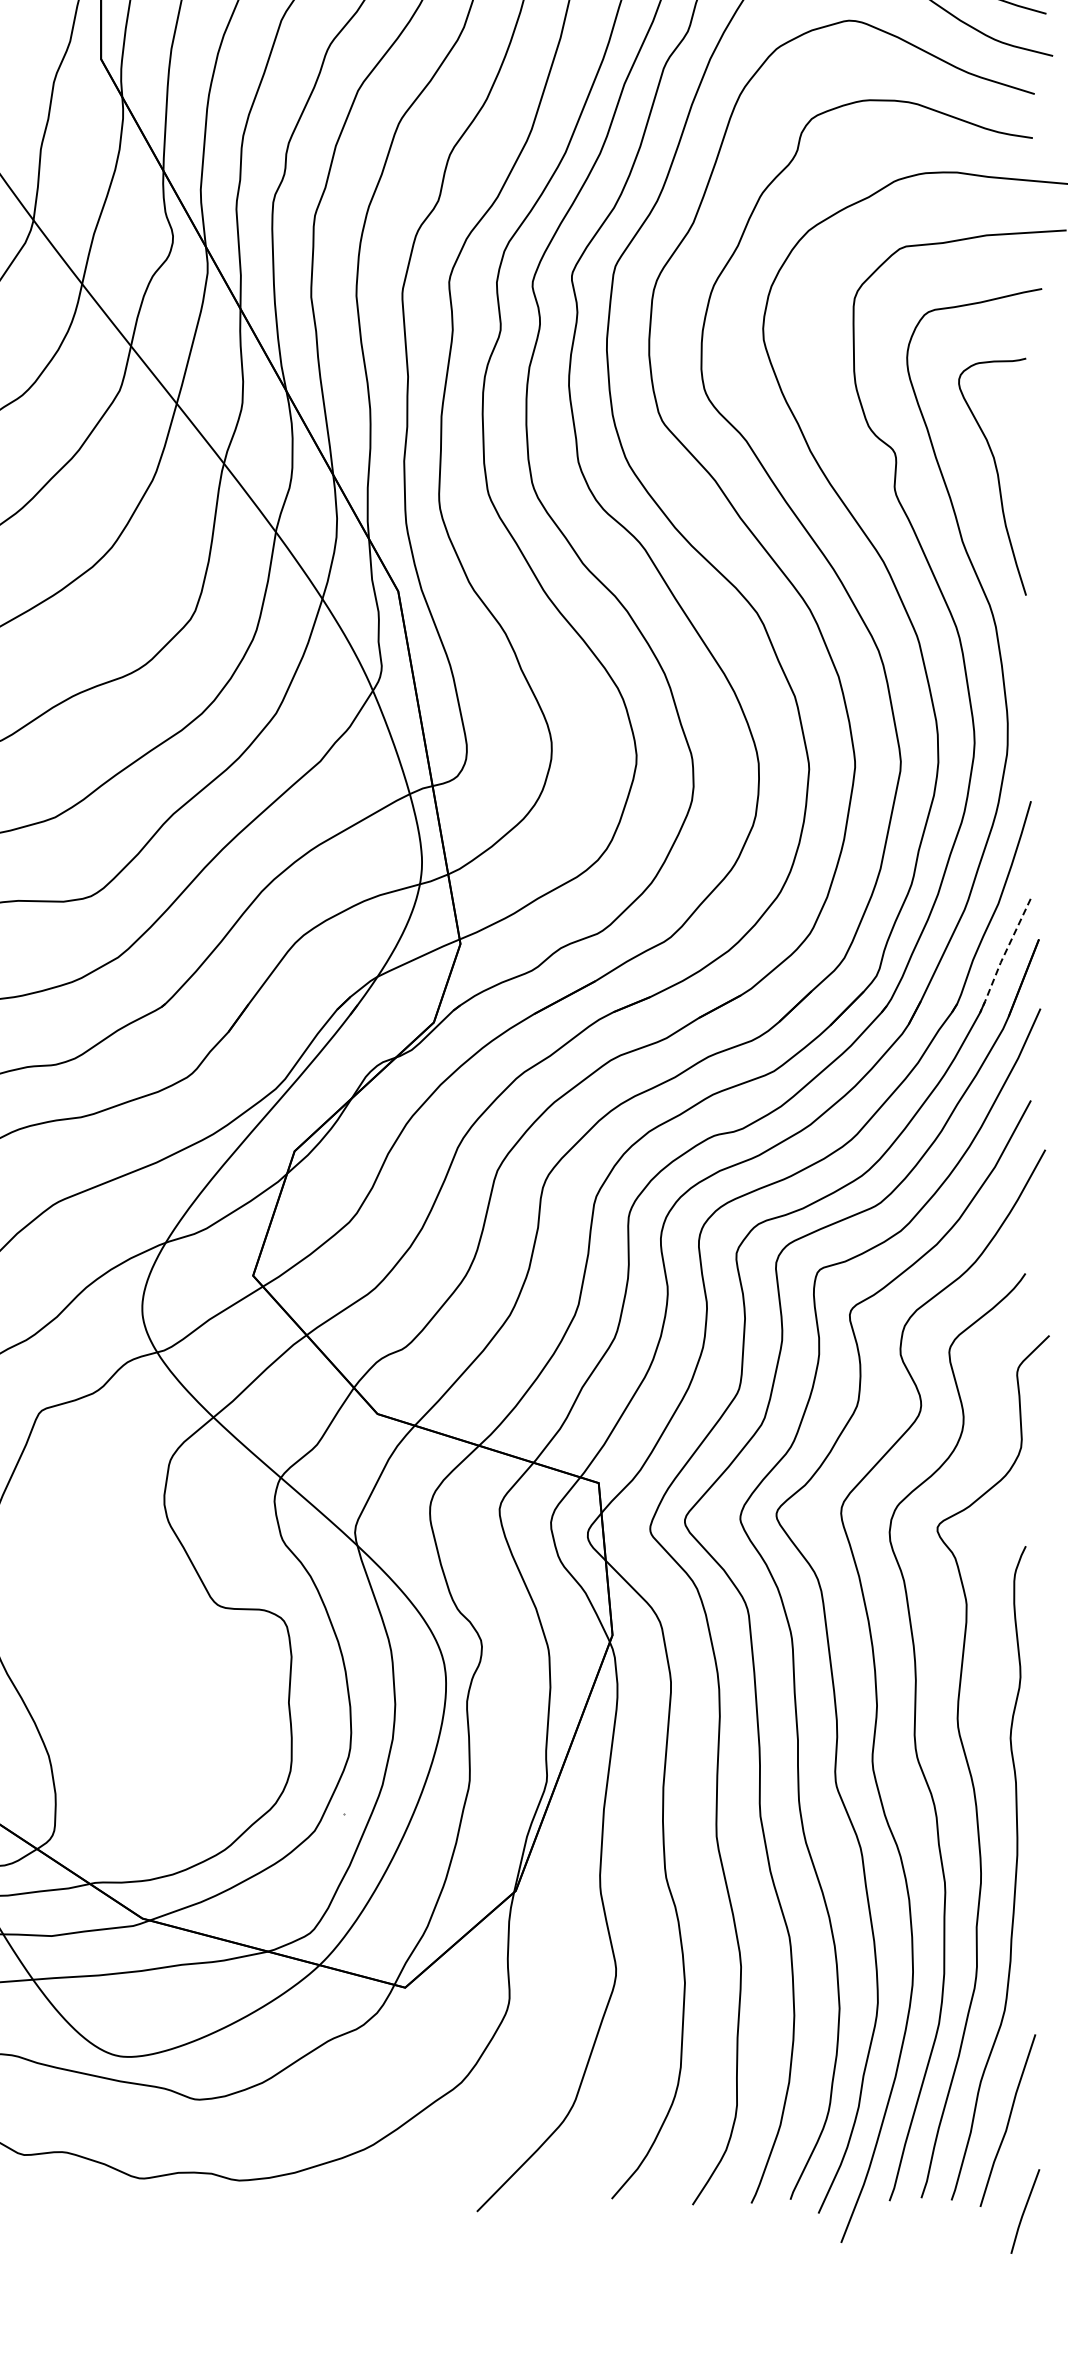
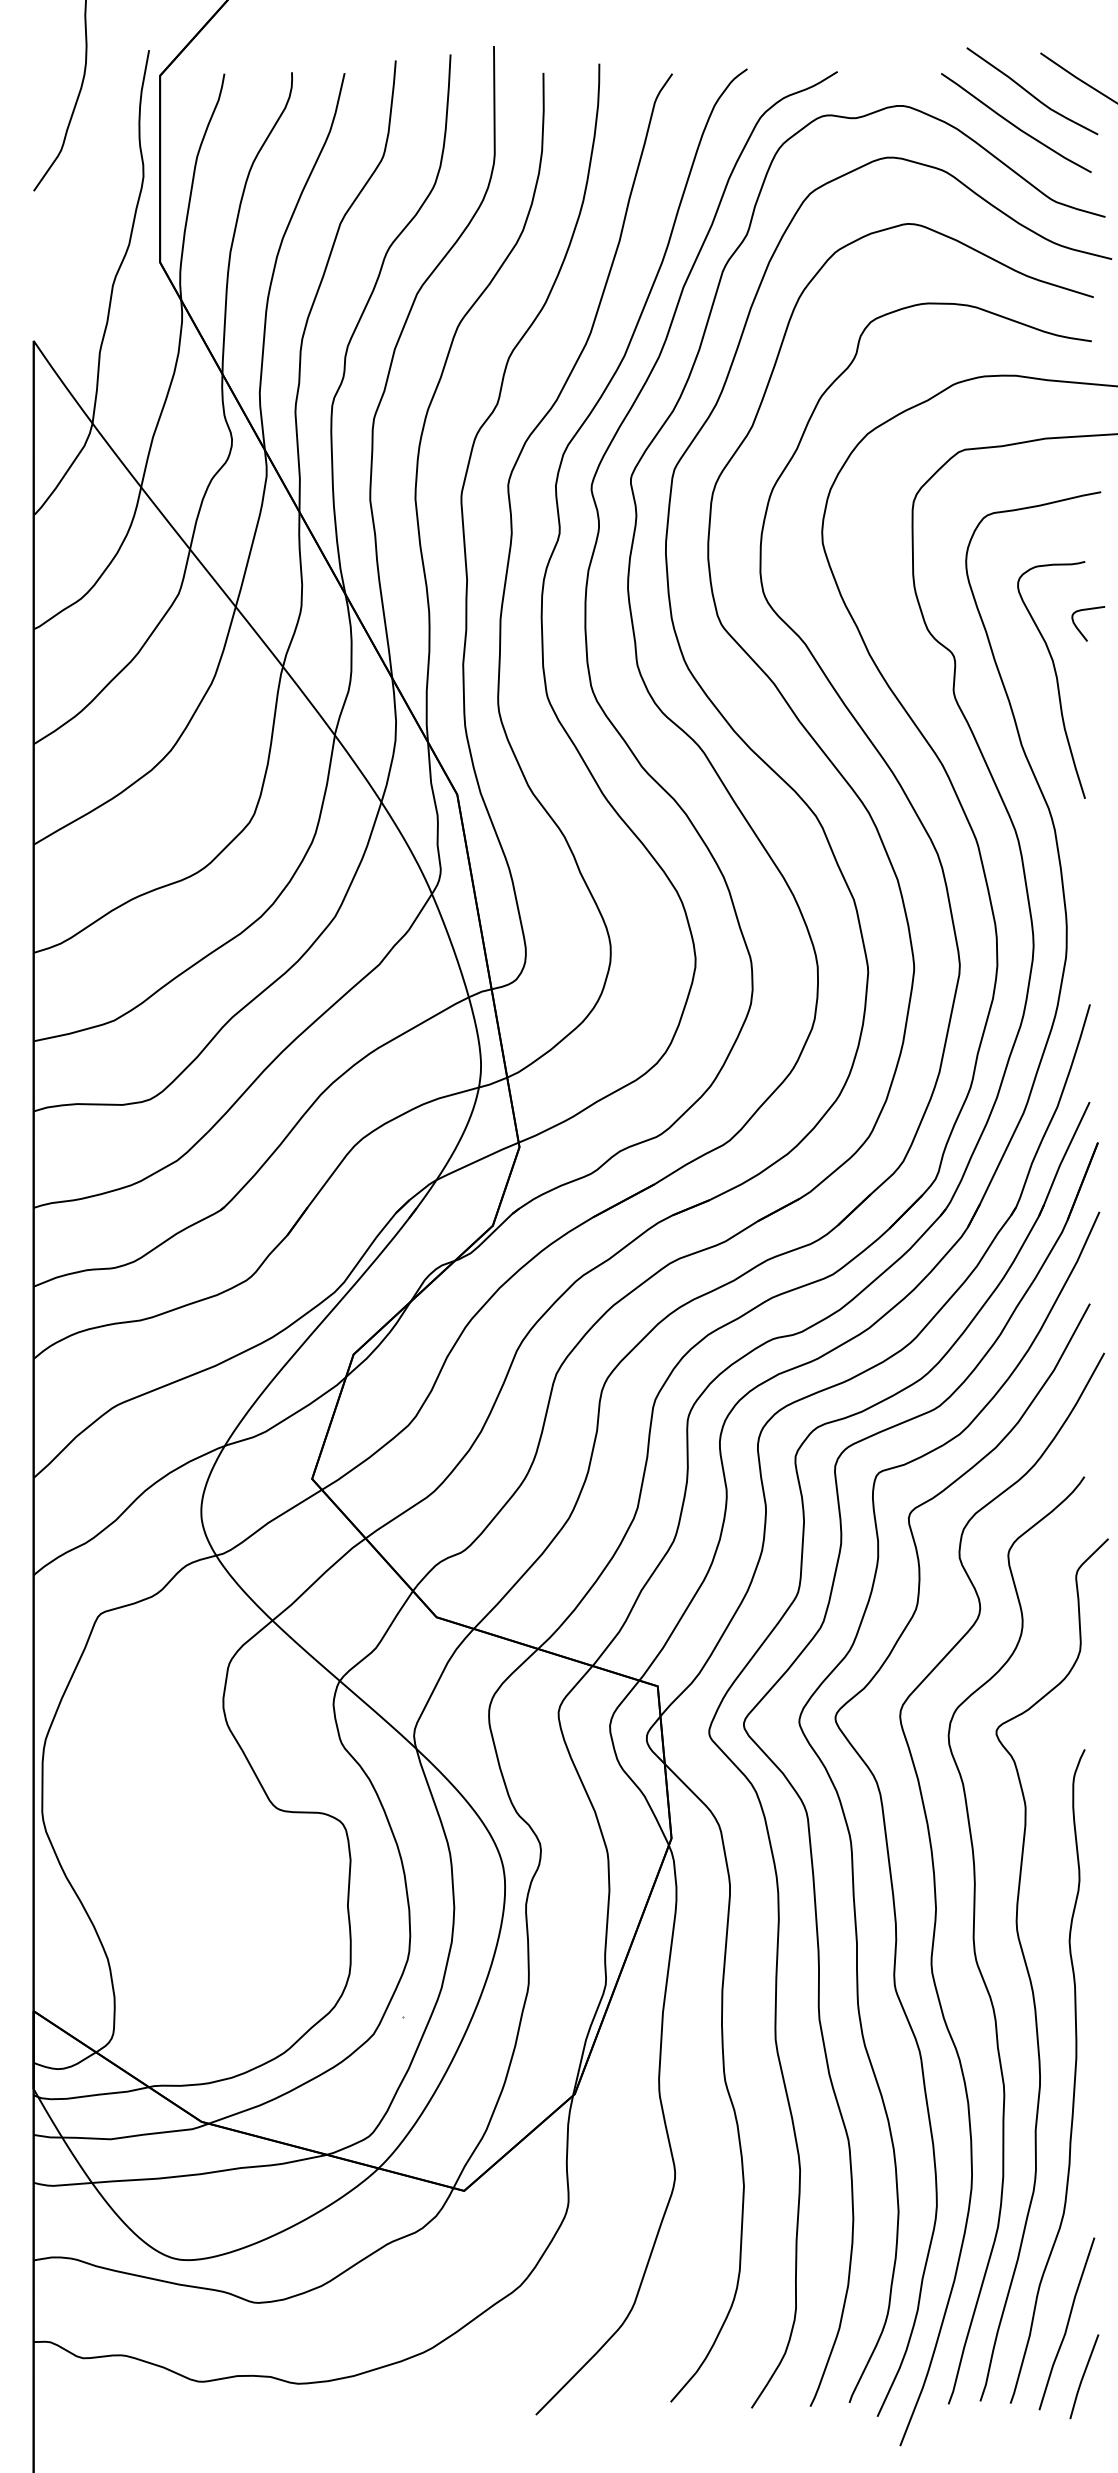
curve: (1021, 427) -> (1080, 630), added
line: (1003, 956) -> (1062, 1159), dashed -> solid
line: (1025, 2211) -> (1084, 2376), moved

